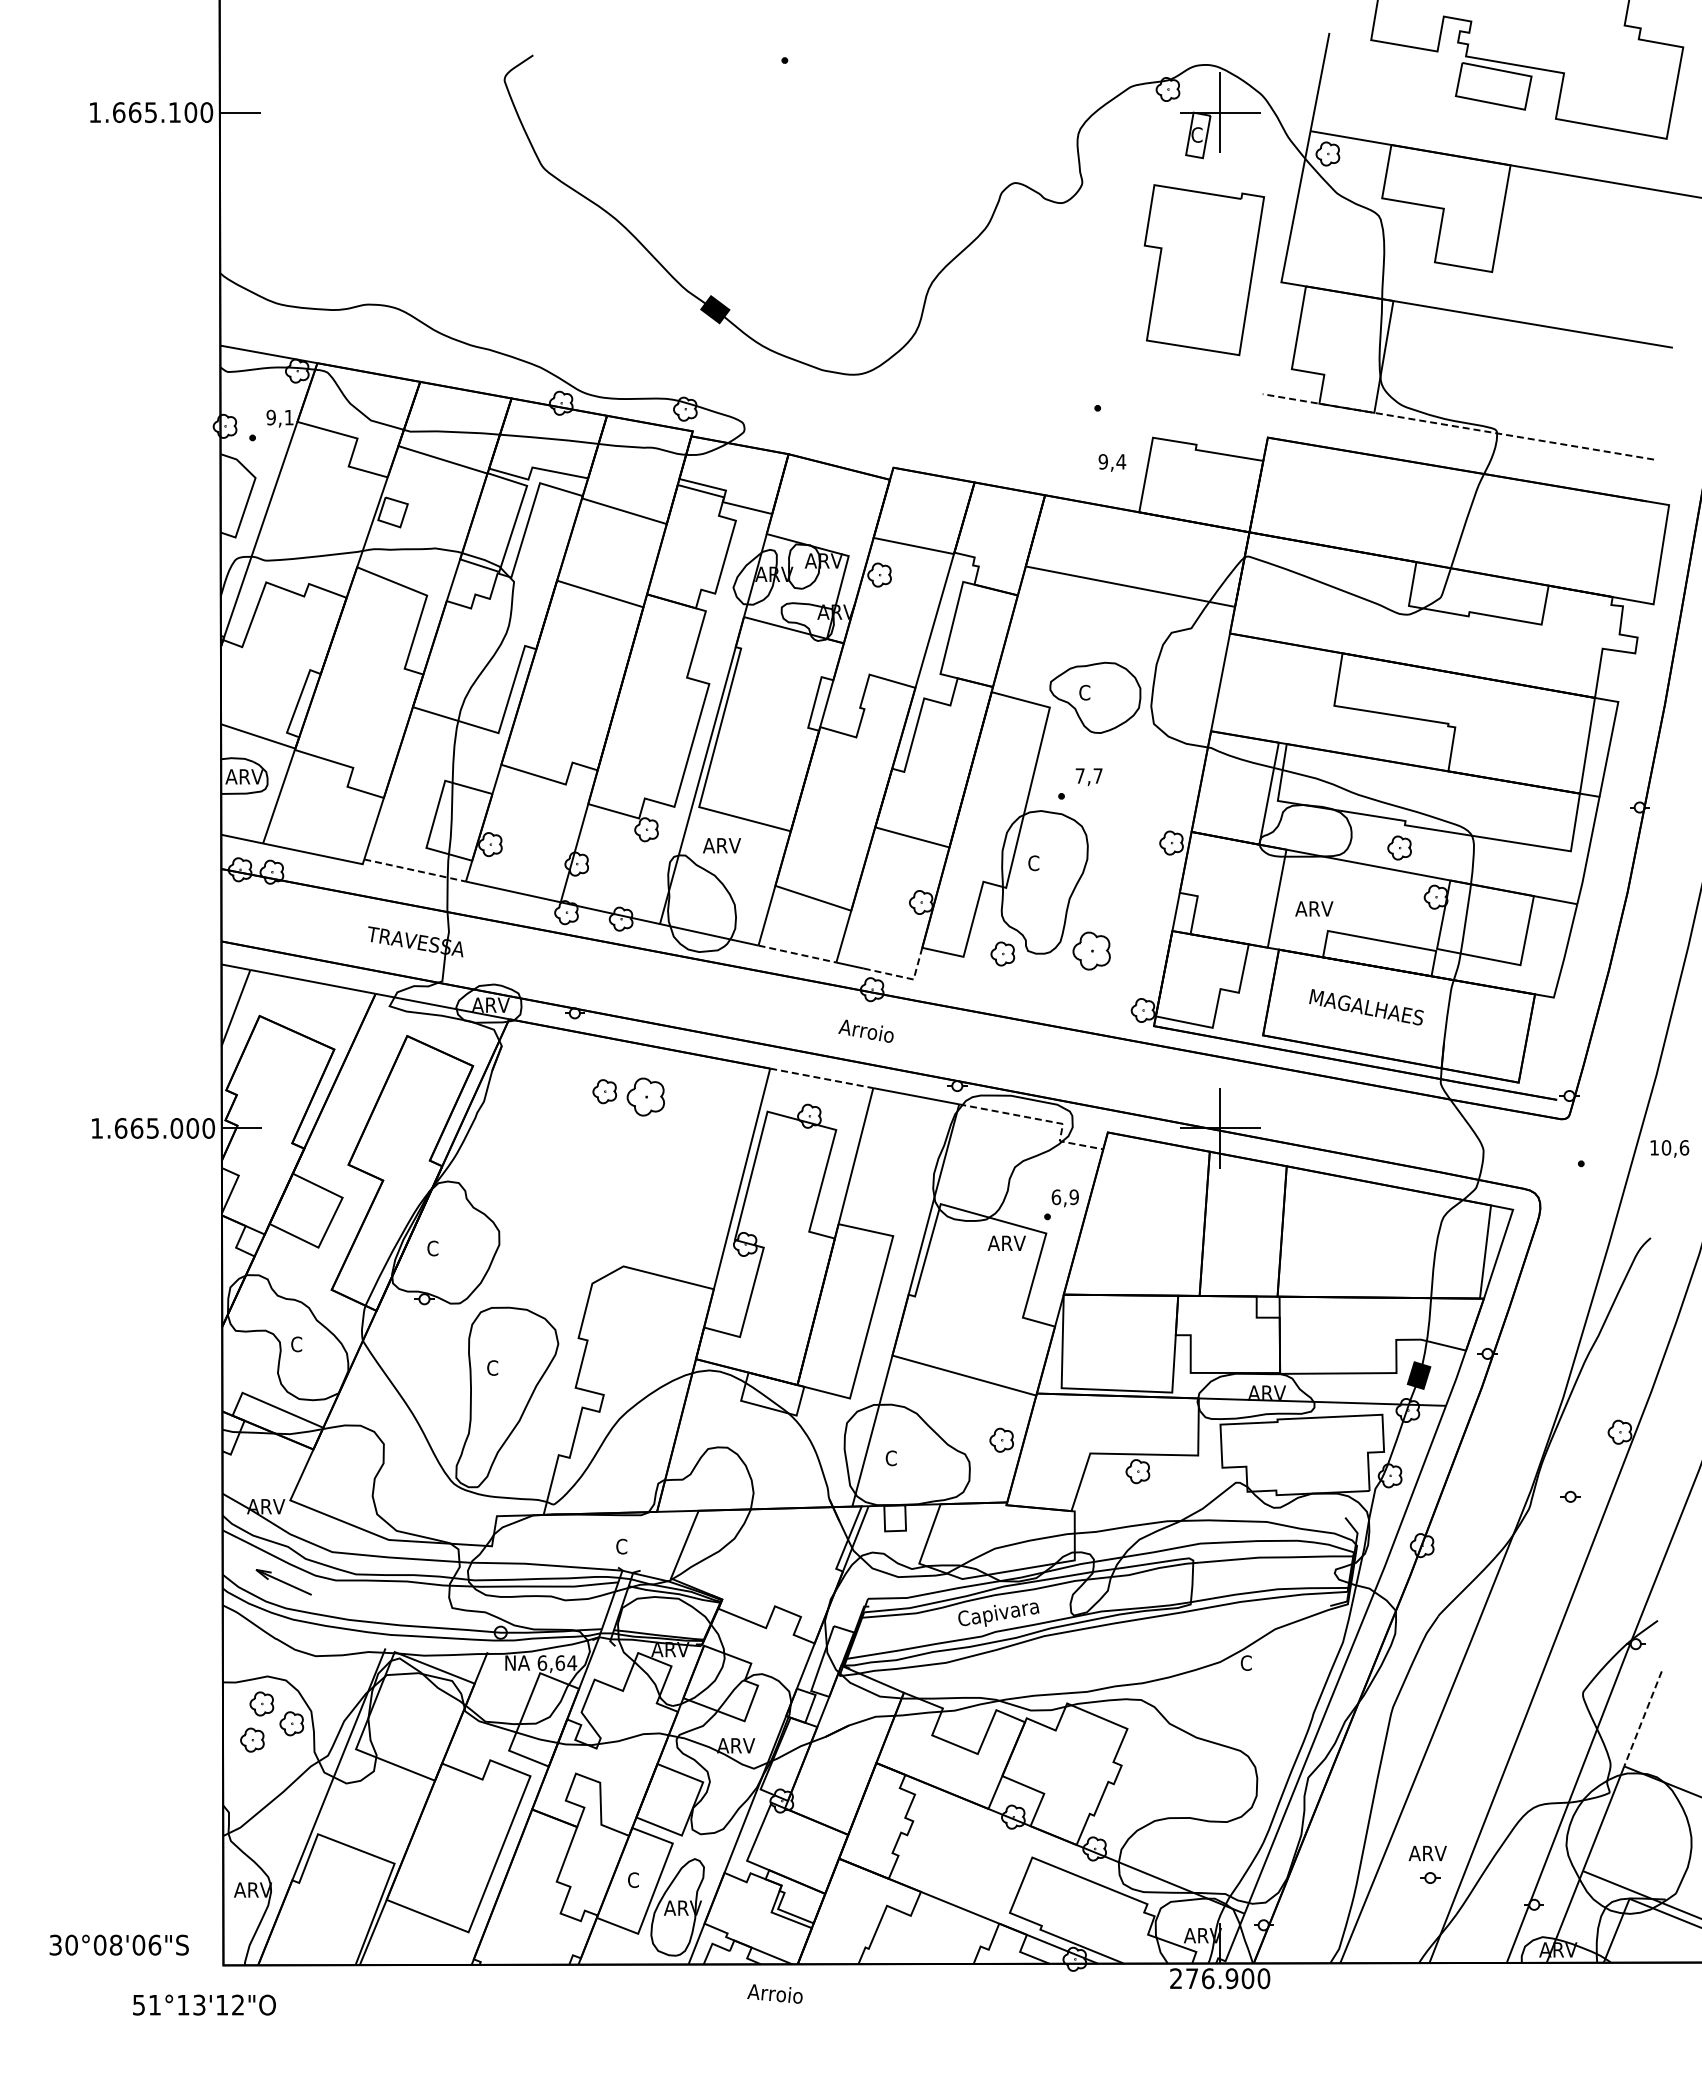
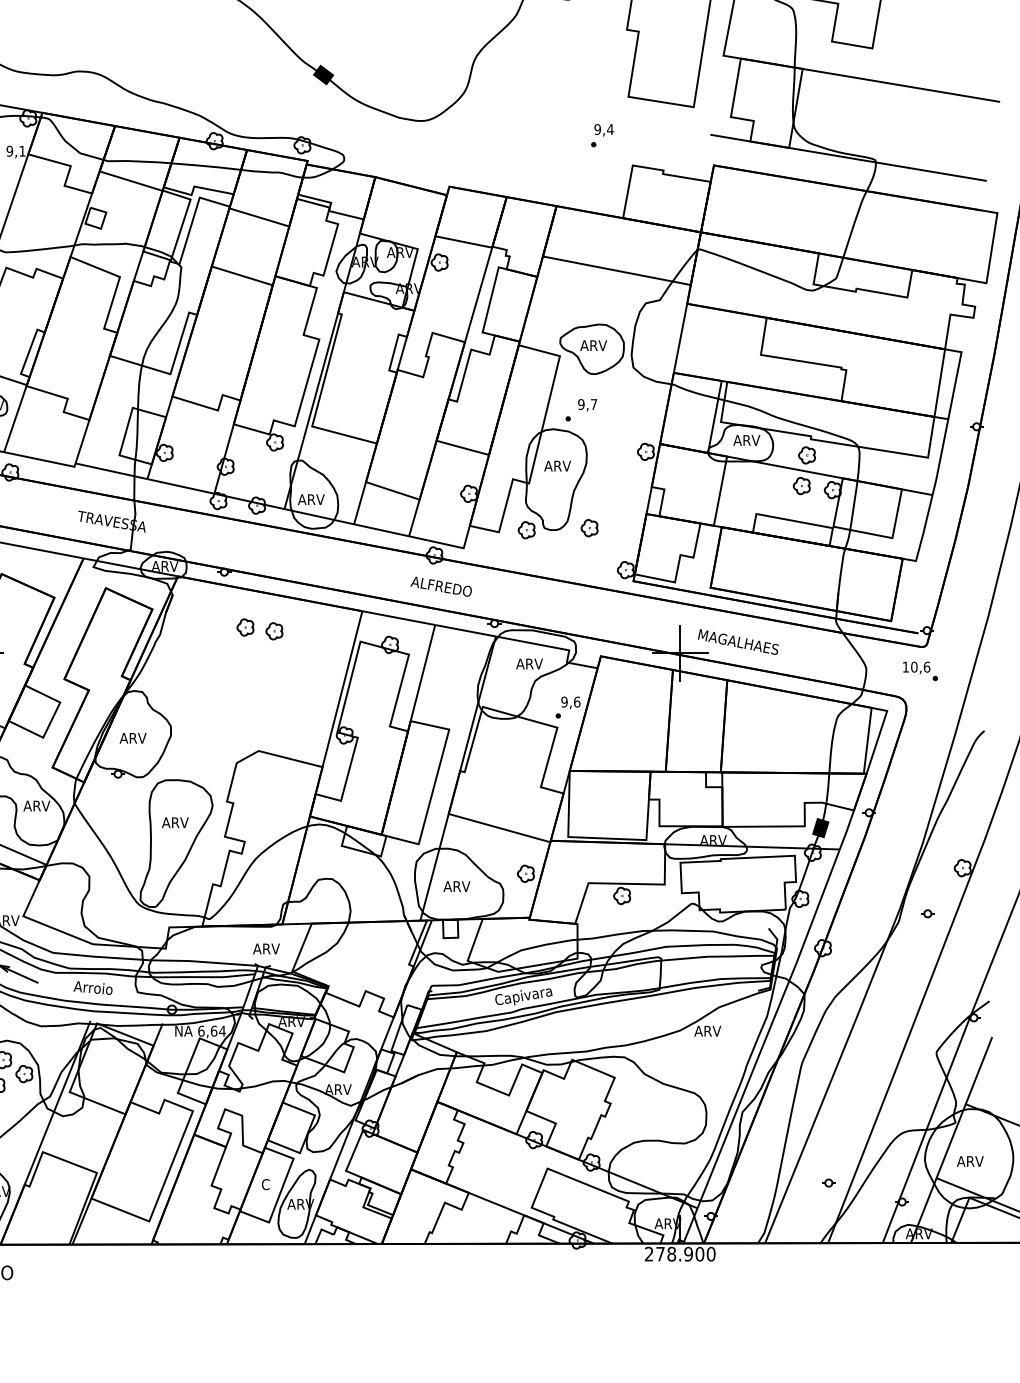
line: (1457, 426) -> (847, 157), dashed -> solid
text: (1112, 462) -> (604, 130), moved
text: (1097, 692) -> (593, 345), C -> ARV
text: (1079, 775) -> (580, 404), 7,7 -> 9,7
text: (721, 845) -> (311, 499), moved
text: (1046, 863) -> (557, 466), C -> ARV
line: (415, 870) -> (111, 471), dashed -> solid
part: (1391, 891) -> (801, 486), added
text: (1314, 908) -> (746, 440), moved
part: (1091, 950) -> (589, 527), size x0.62
line: (797, 954) -> (381, 530), dashed -> solid
line: (905, 977) -> (457, 546), dashed -> solid
text: (1366, 1007) -> (738, 642), moved
text: (888, 1034) -> (445, 587), Arroio -> ALFREDO
line: (822, 1078) -> (399, 618), dashed -> solid
part: (645, 1096) -> (274, 630), size x0.62
line: (1043, 1120) -> (555, 647), dashed -> solid
text: (1669, 1148) -> (916, 667), moved
text: (1065, 1197) -> (570, 702), 6,9 -> 9,6
text: (1006, 1242) -> (529, 663), moved
text: (445, 1248) -> (132, 738), C -> ARV
text: (309, 1344) -> (36, 806), C -> ARV
text: (505, 1367) -> (175, 822), C -> ARV
text: (904, 1458) -> (457, 886), C -> ARV
text: (634, 1546) -> (266, 948), C -> ARV
text: (1259, 1662) -> (708, 1030), C -> ARV
line: (1642, 1719) -> (978, 1071), dashed -> solid
text: (1427, 1852) -> (970, 1160), moved
text: (1208, 1978) -> (672, 1254), 276.900 -> 278.900
text: (774, 1993) -> (92, 987), moved

